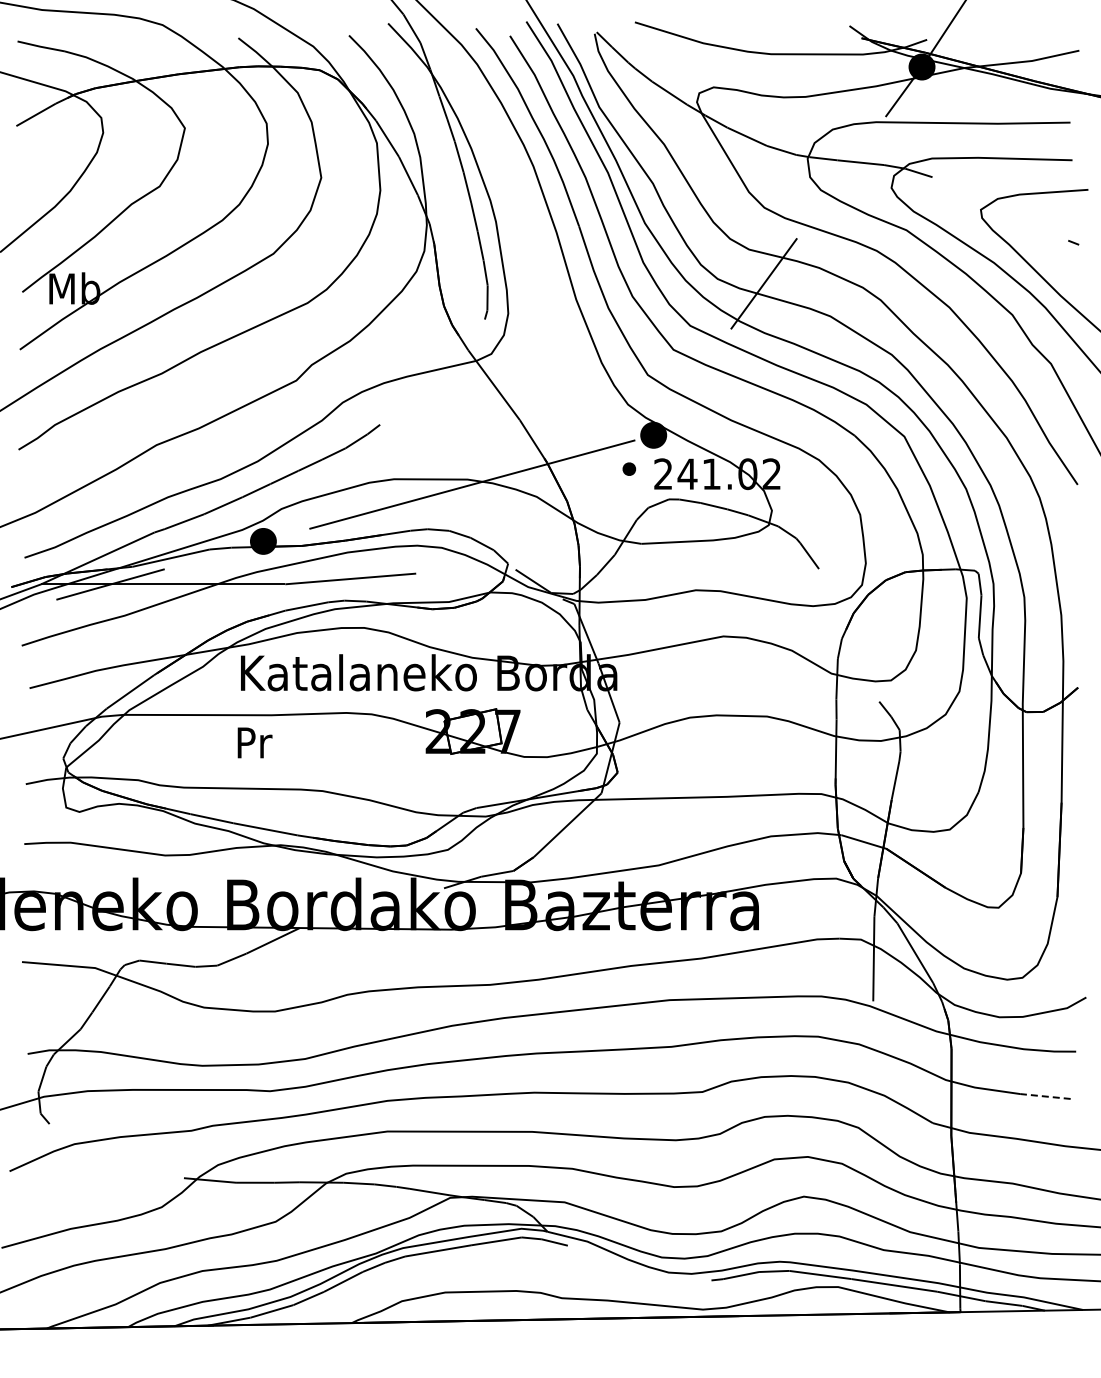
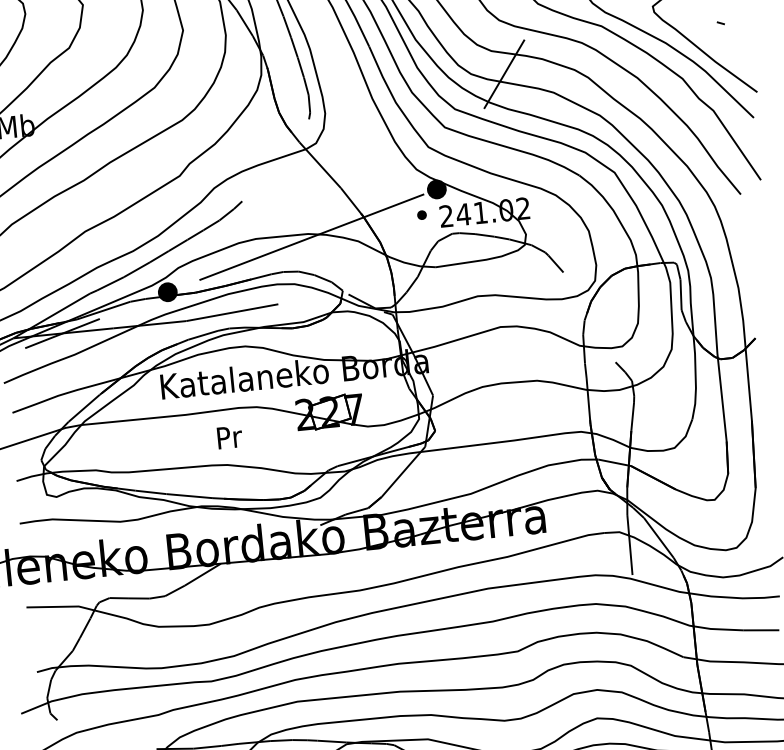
text: (254, 742) -> (229, 437), moved
line: (1044, 1096) -> (760, 630), dashed -> solid

